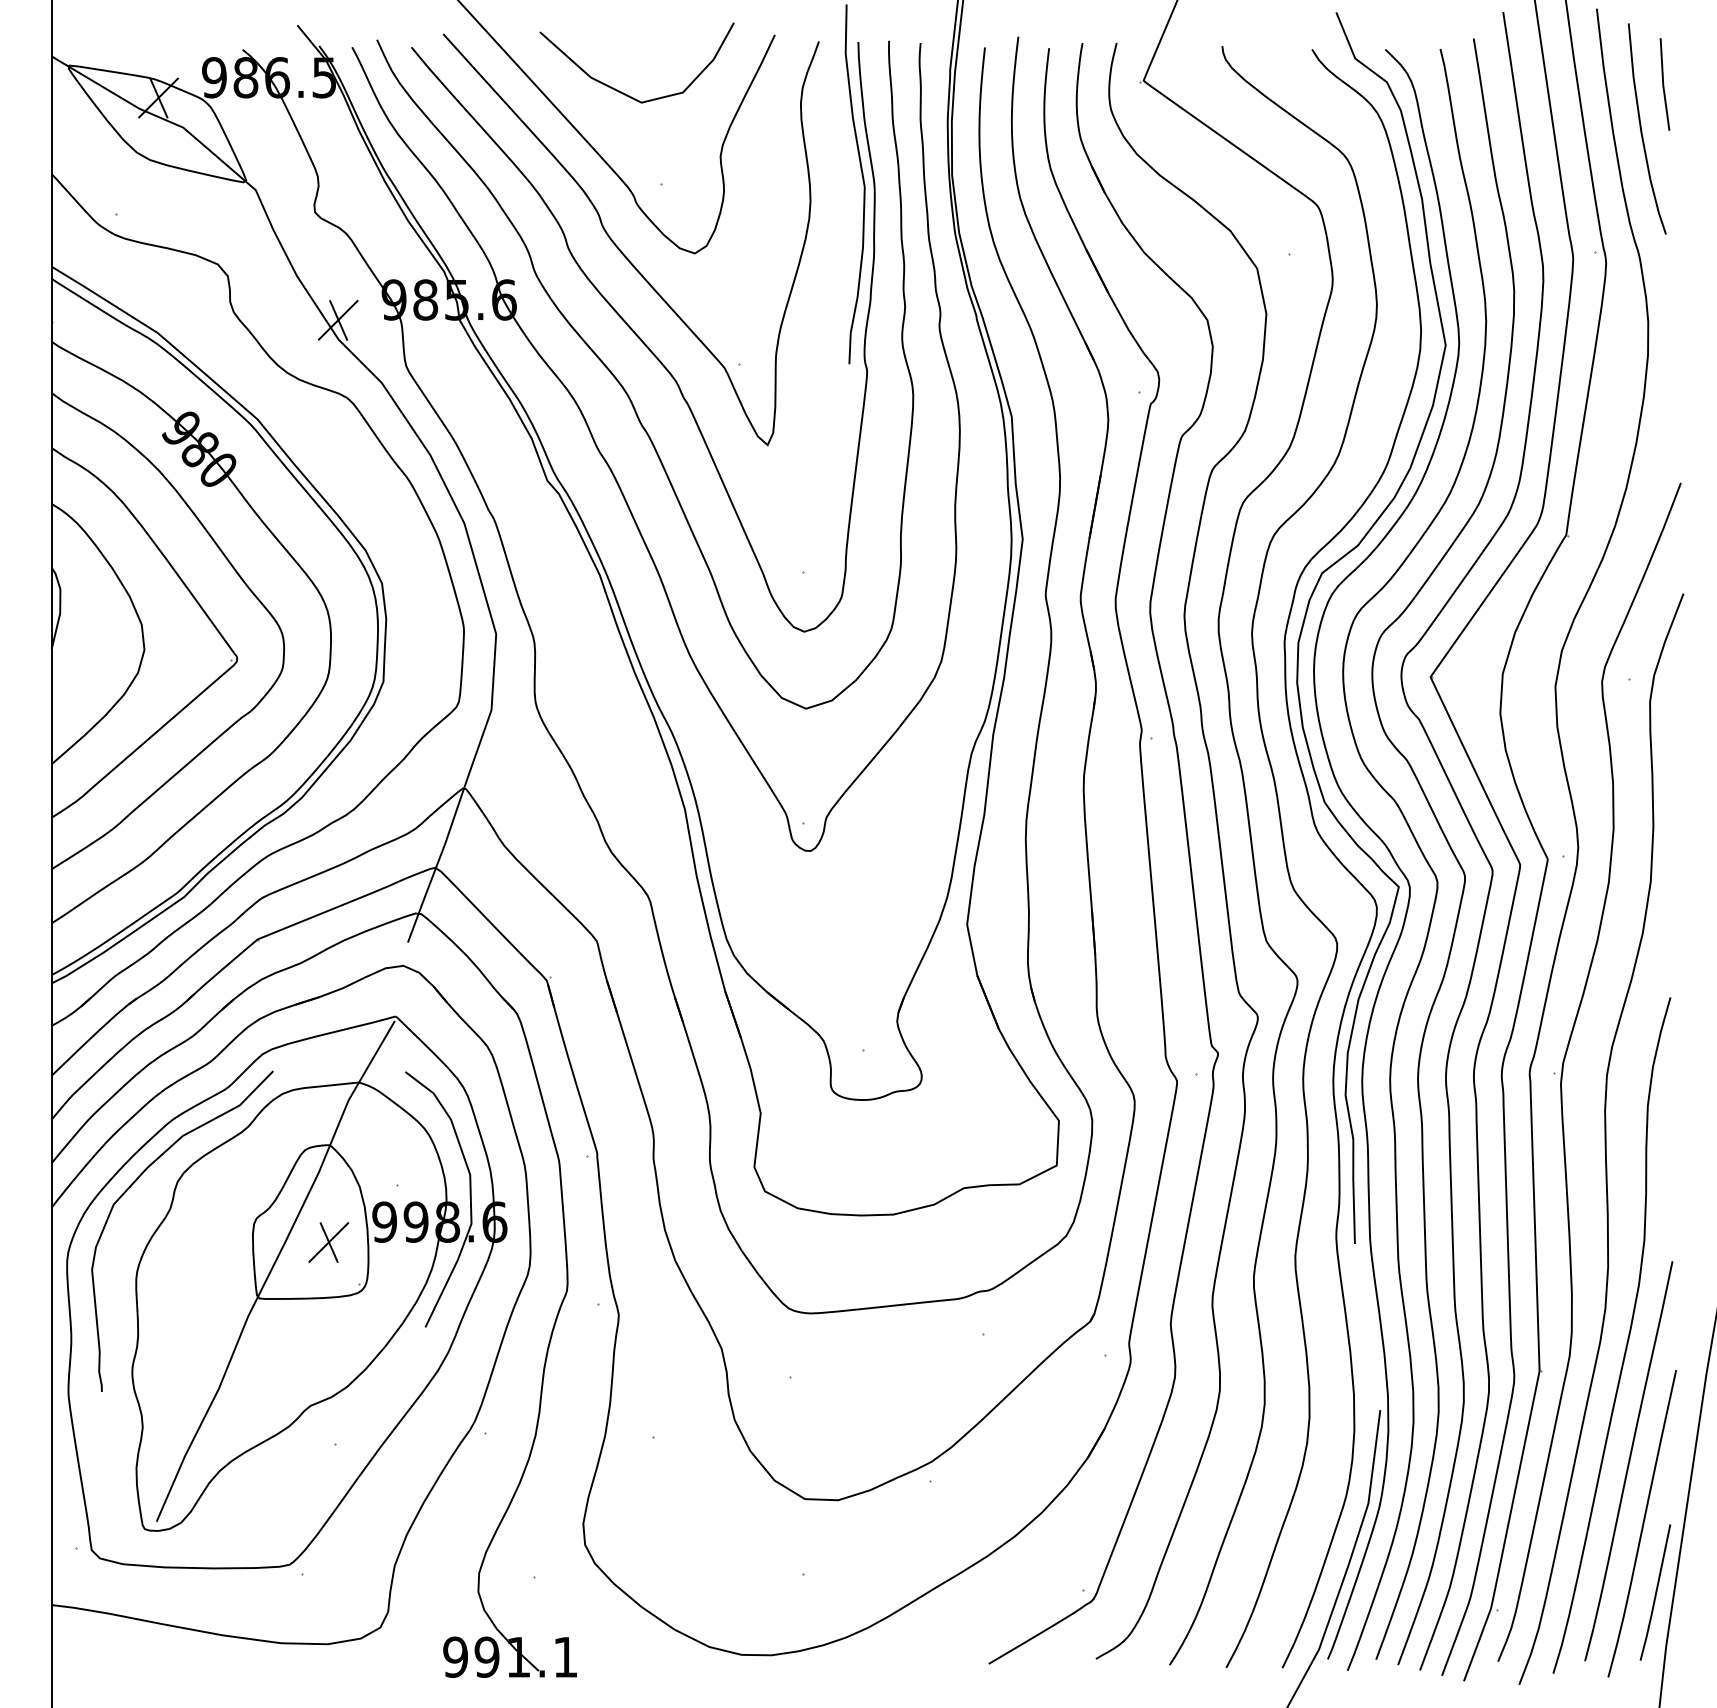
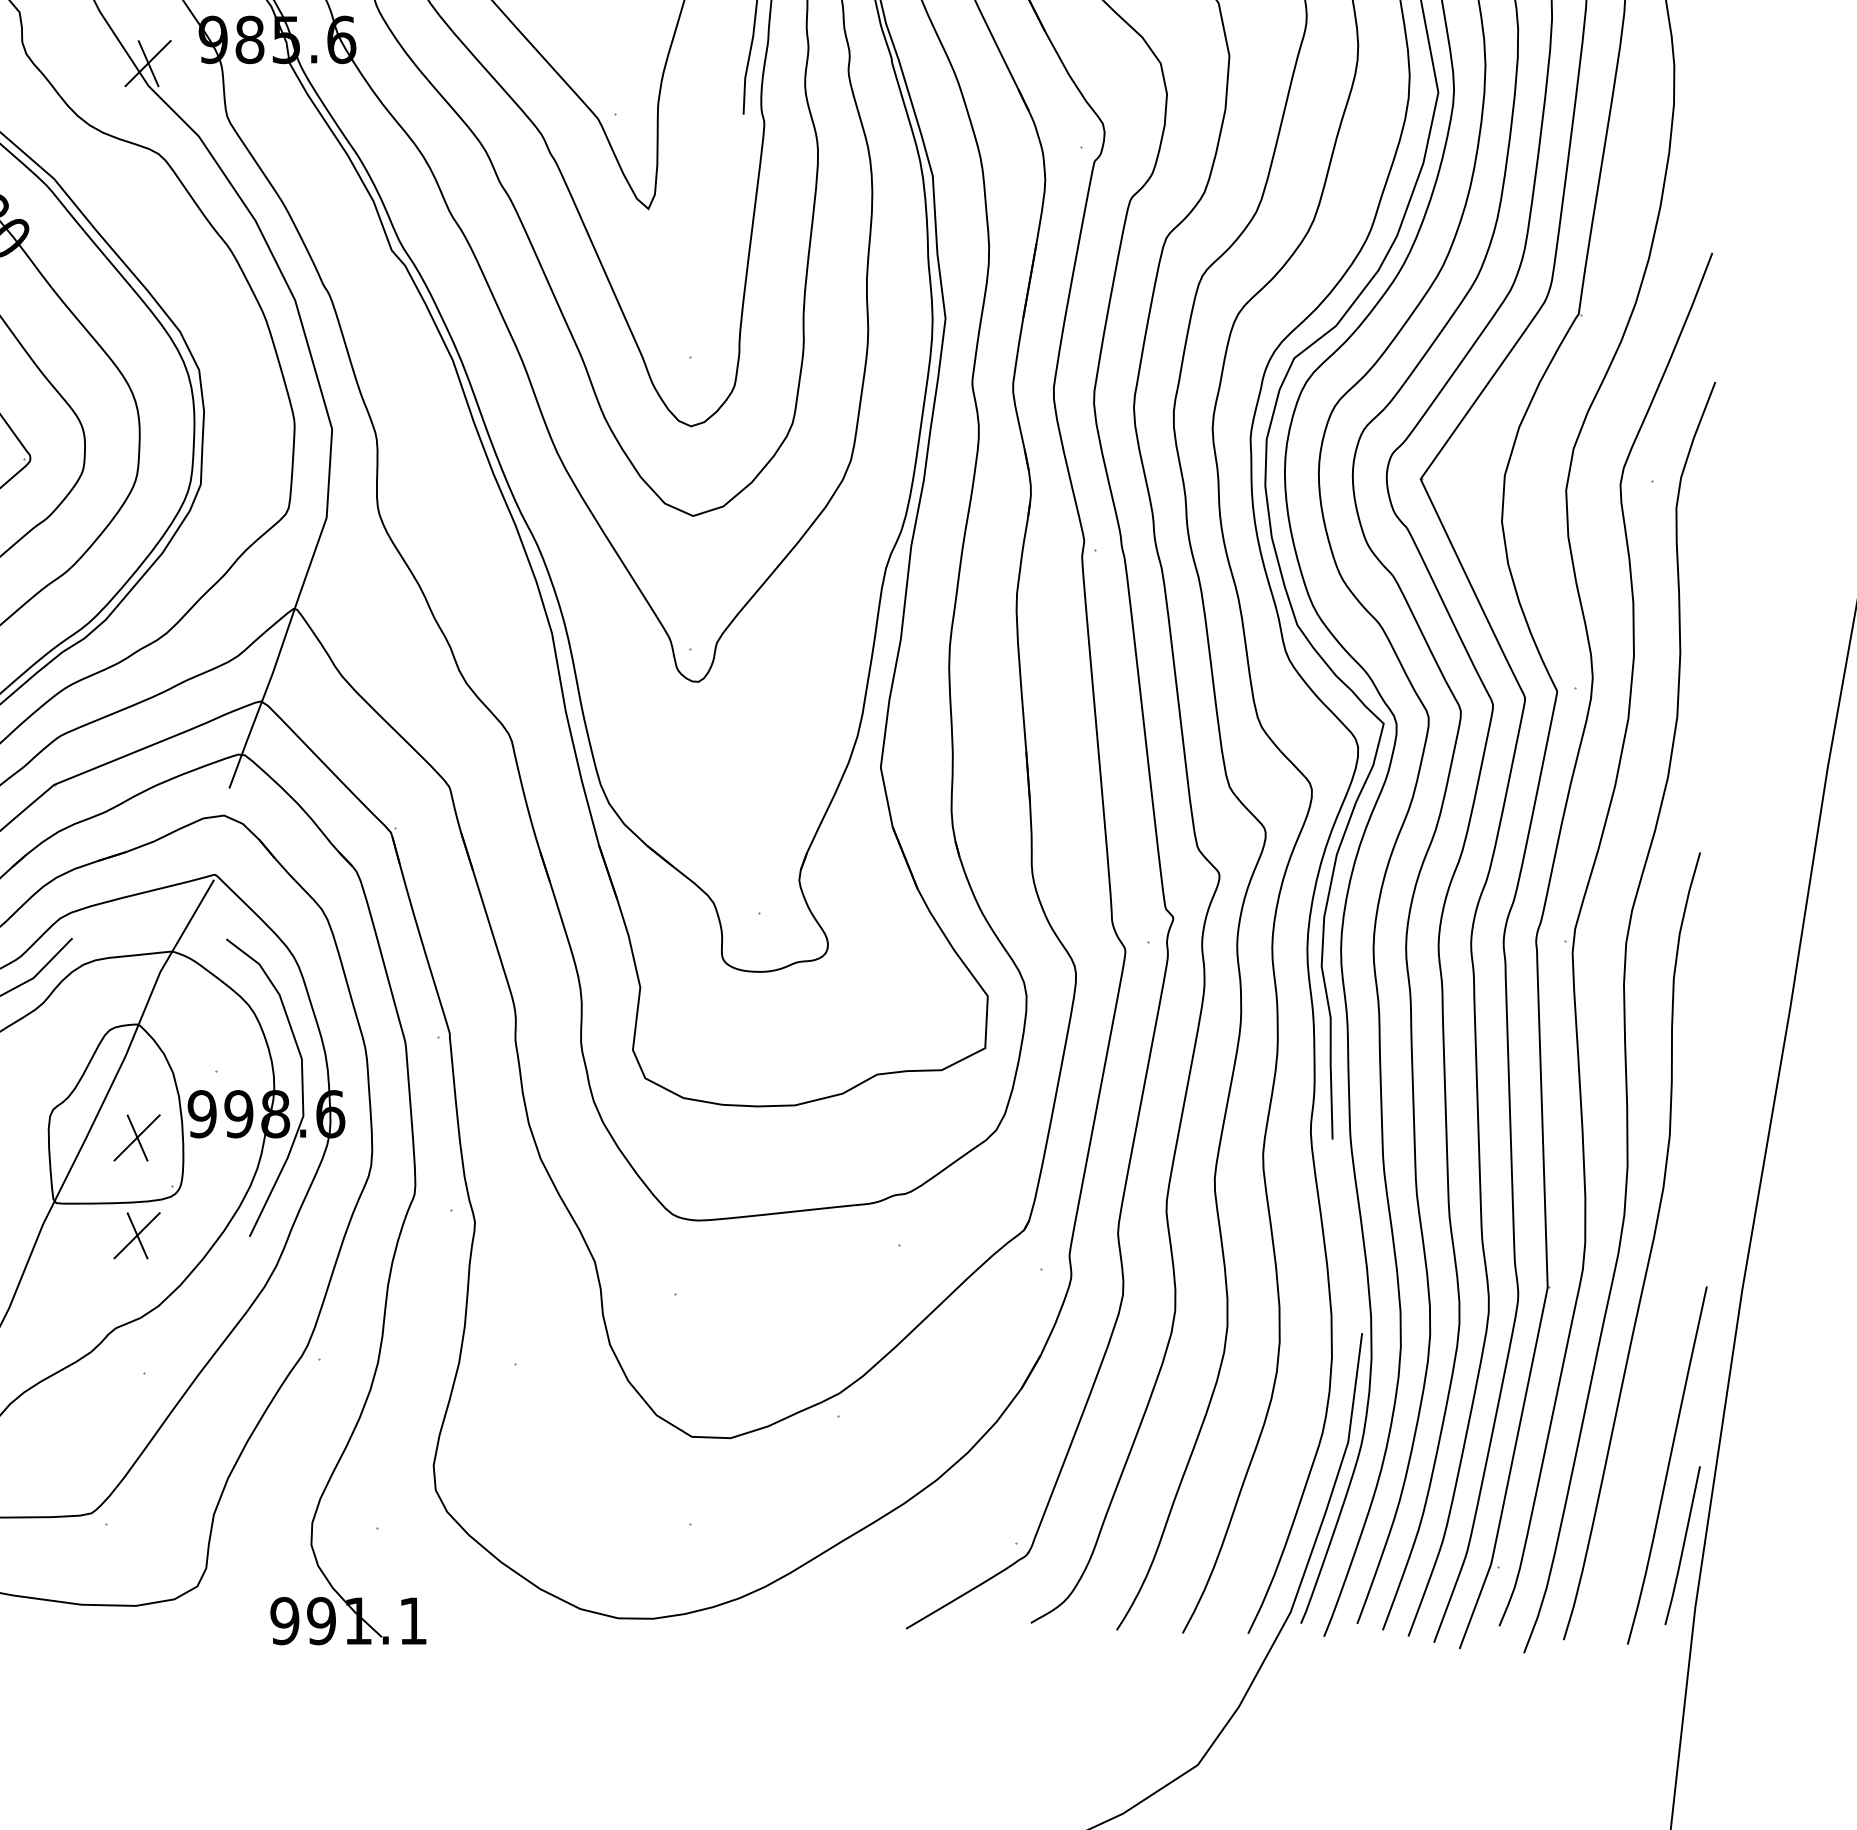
part: (328, 1326) -> (136, 1235), added
curve: (1628, 1461) -> (1651, 1393), removed

